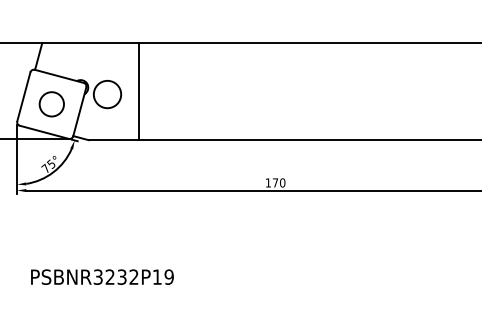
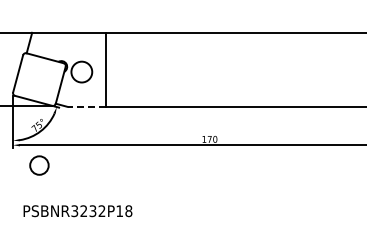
circle: (51, 104) -> (39, 165), moved
line: (113, 139) -> (86, 106), solid -> dashed
text: (168, 277) -> (128, 211), PSBNR3232P19 -> PSBNR3232P18

